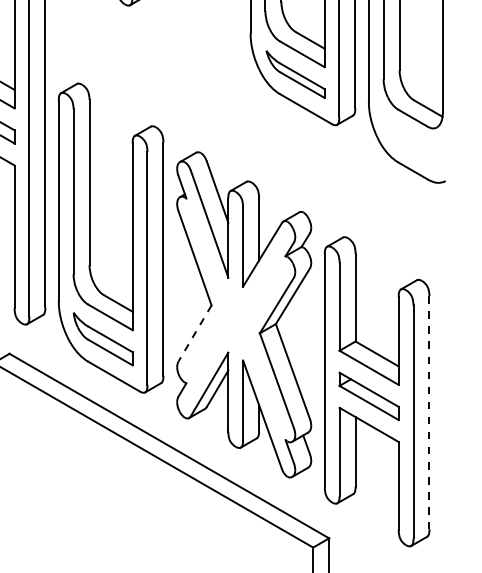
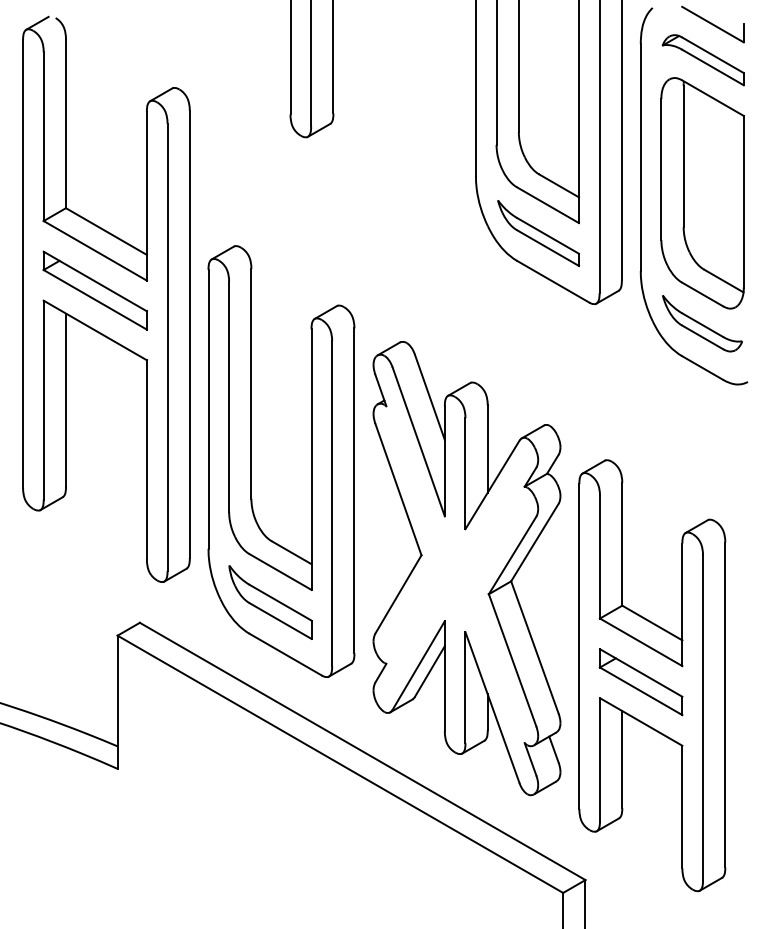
part: (413, 139) -> (702, 323), added
line: (195, 333) -> (398, 594), dashed -> solid
line: (429, 413) -> (725, 705), dashed -> solid

